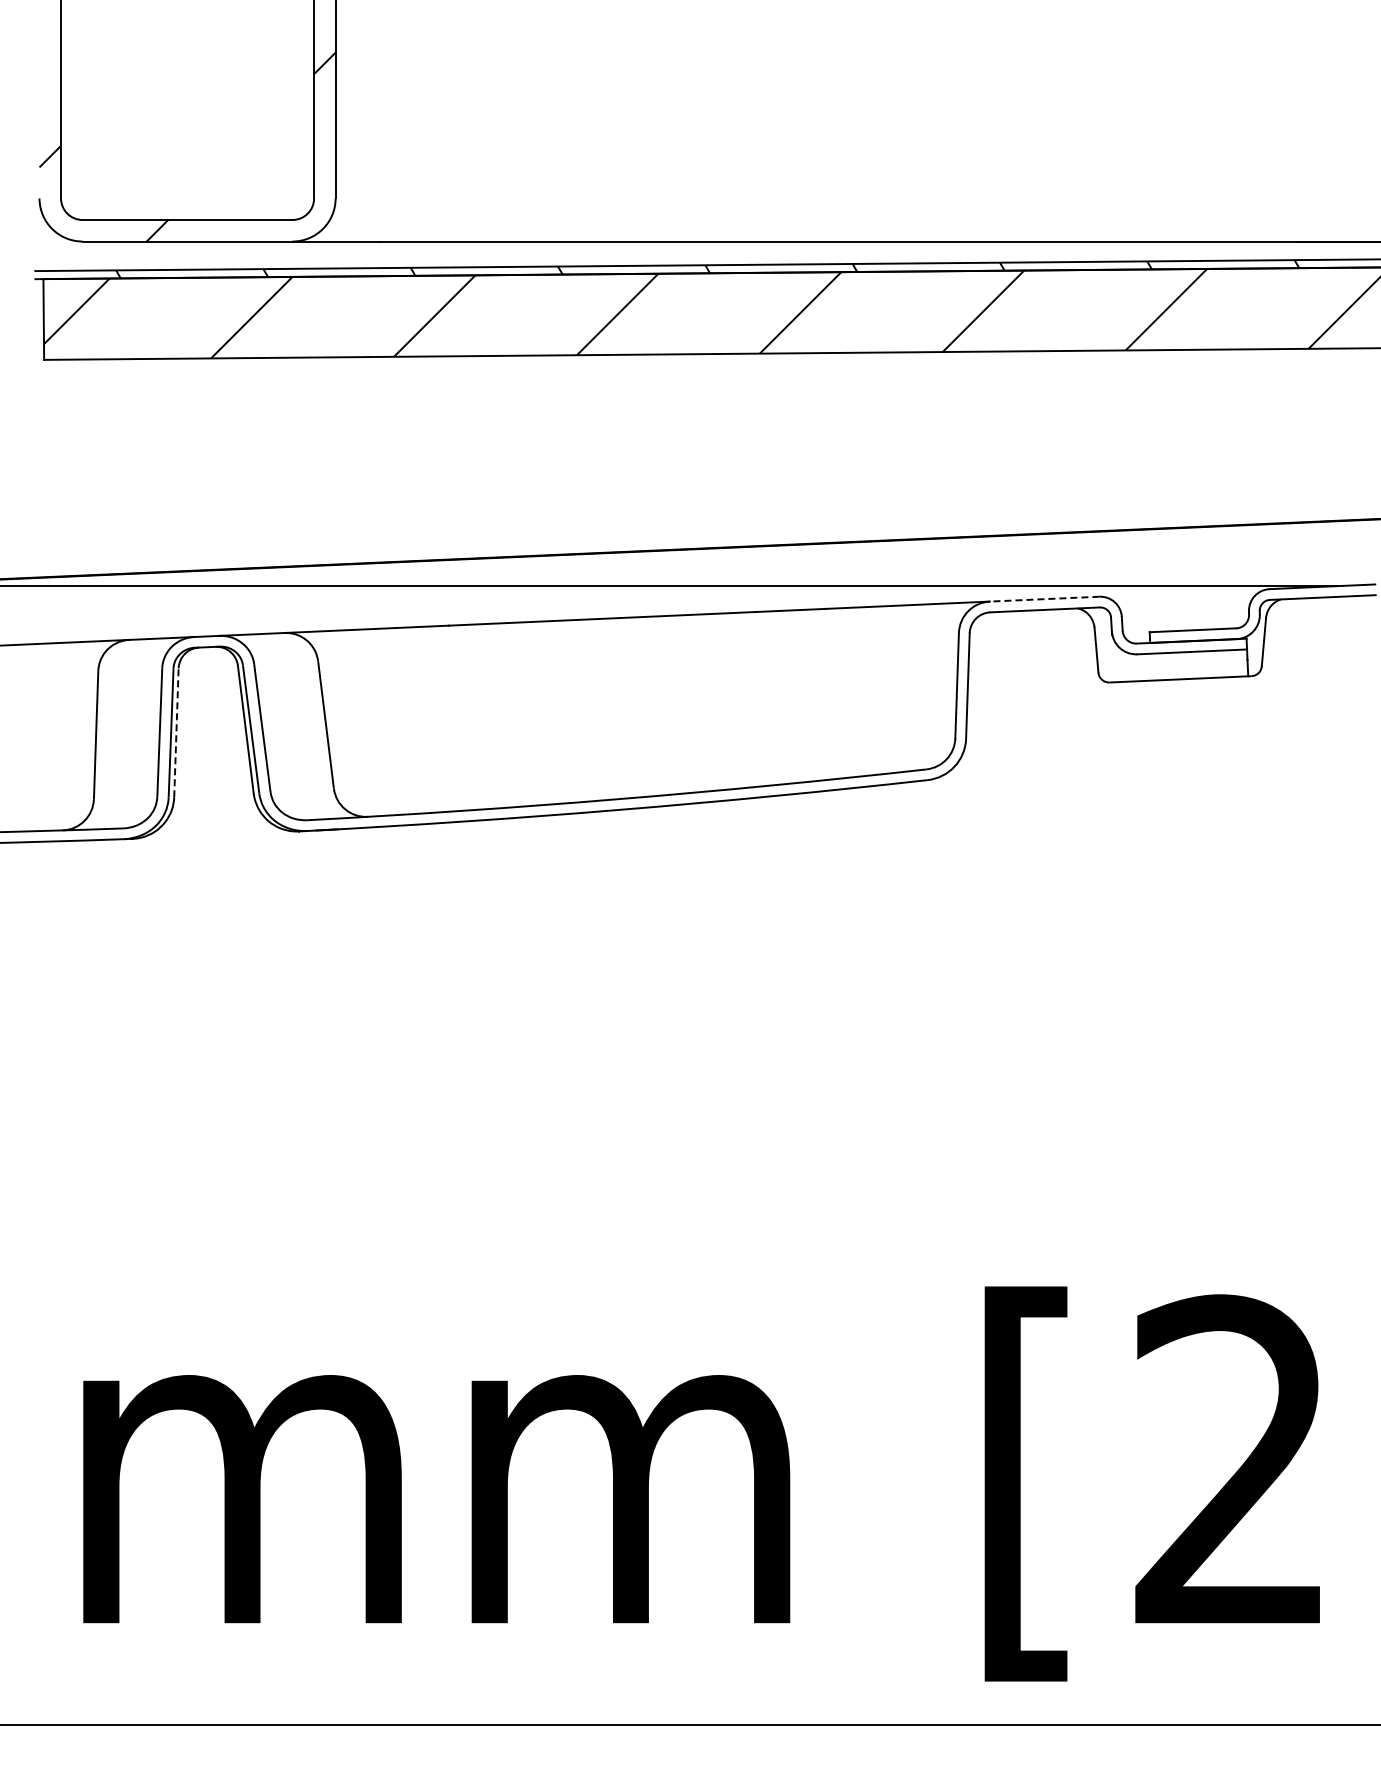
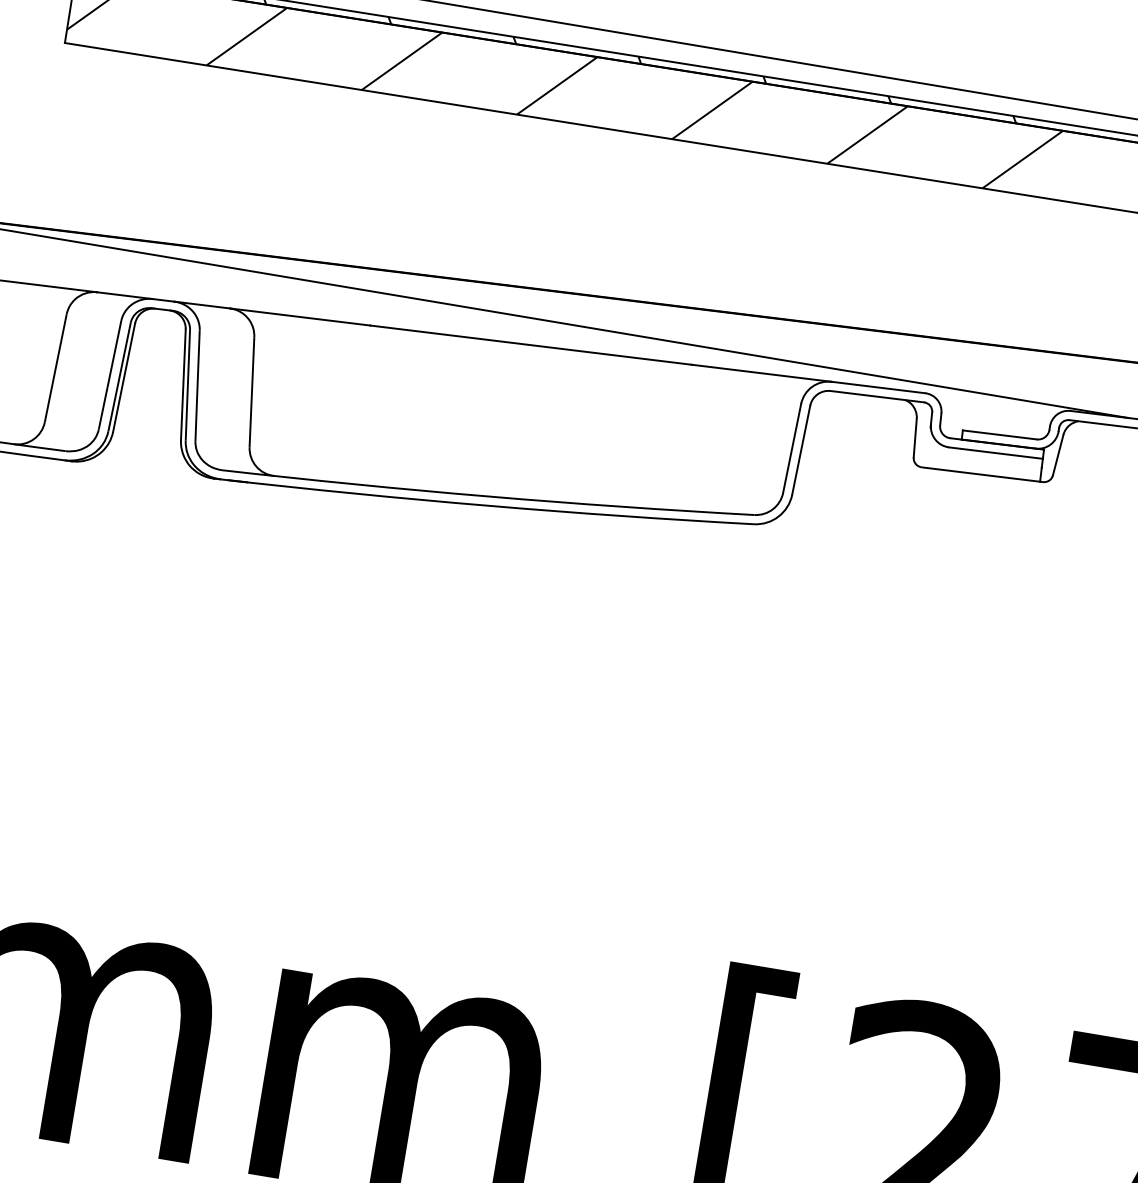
line: (1044, 599) -> (878, 387), dashed -> solid
line: (176, 732) -> (124, 377), dashed -> solid

